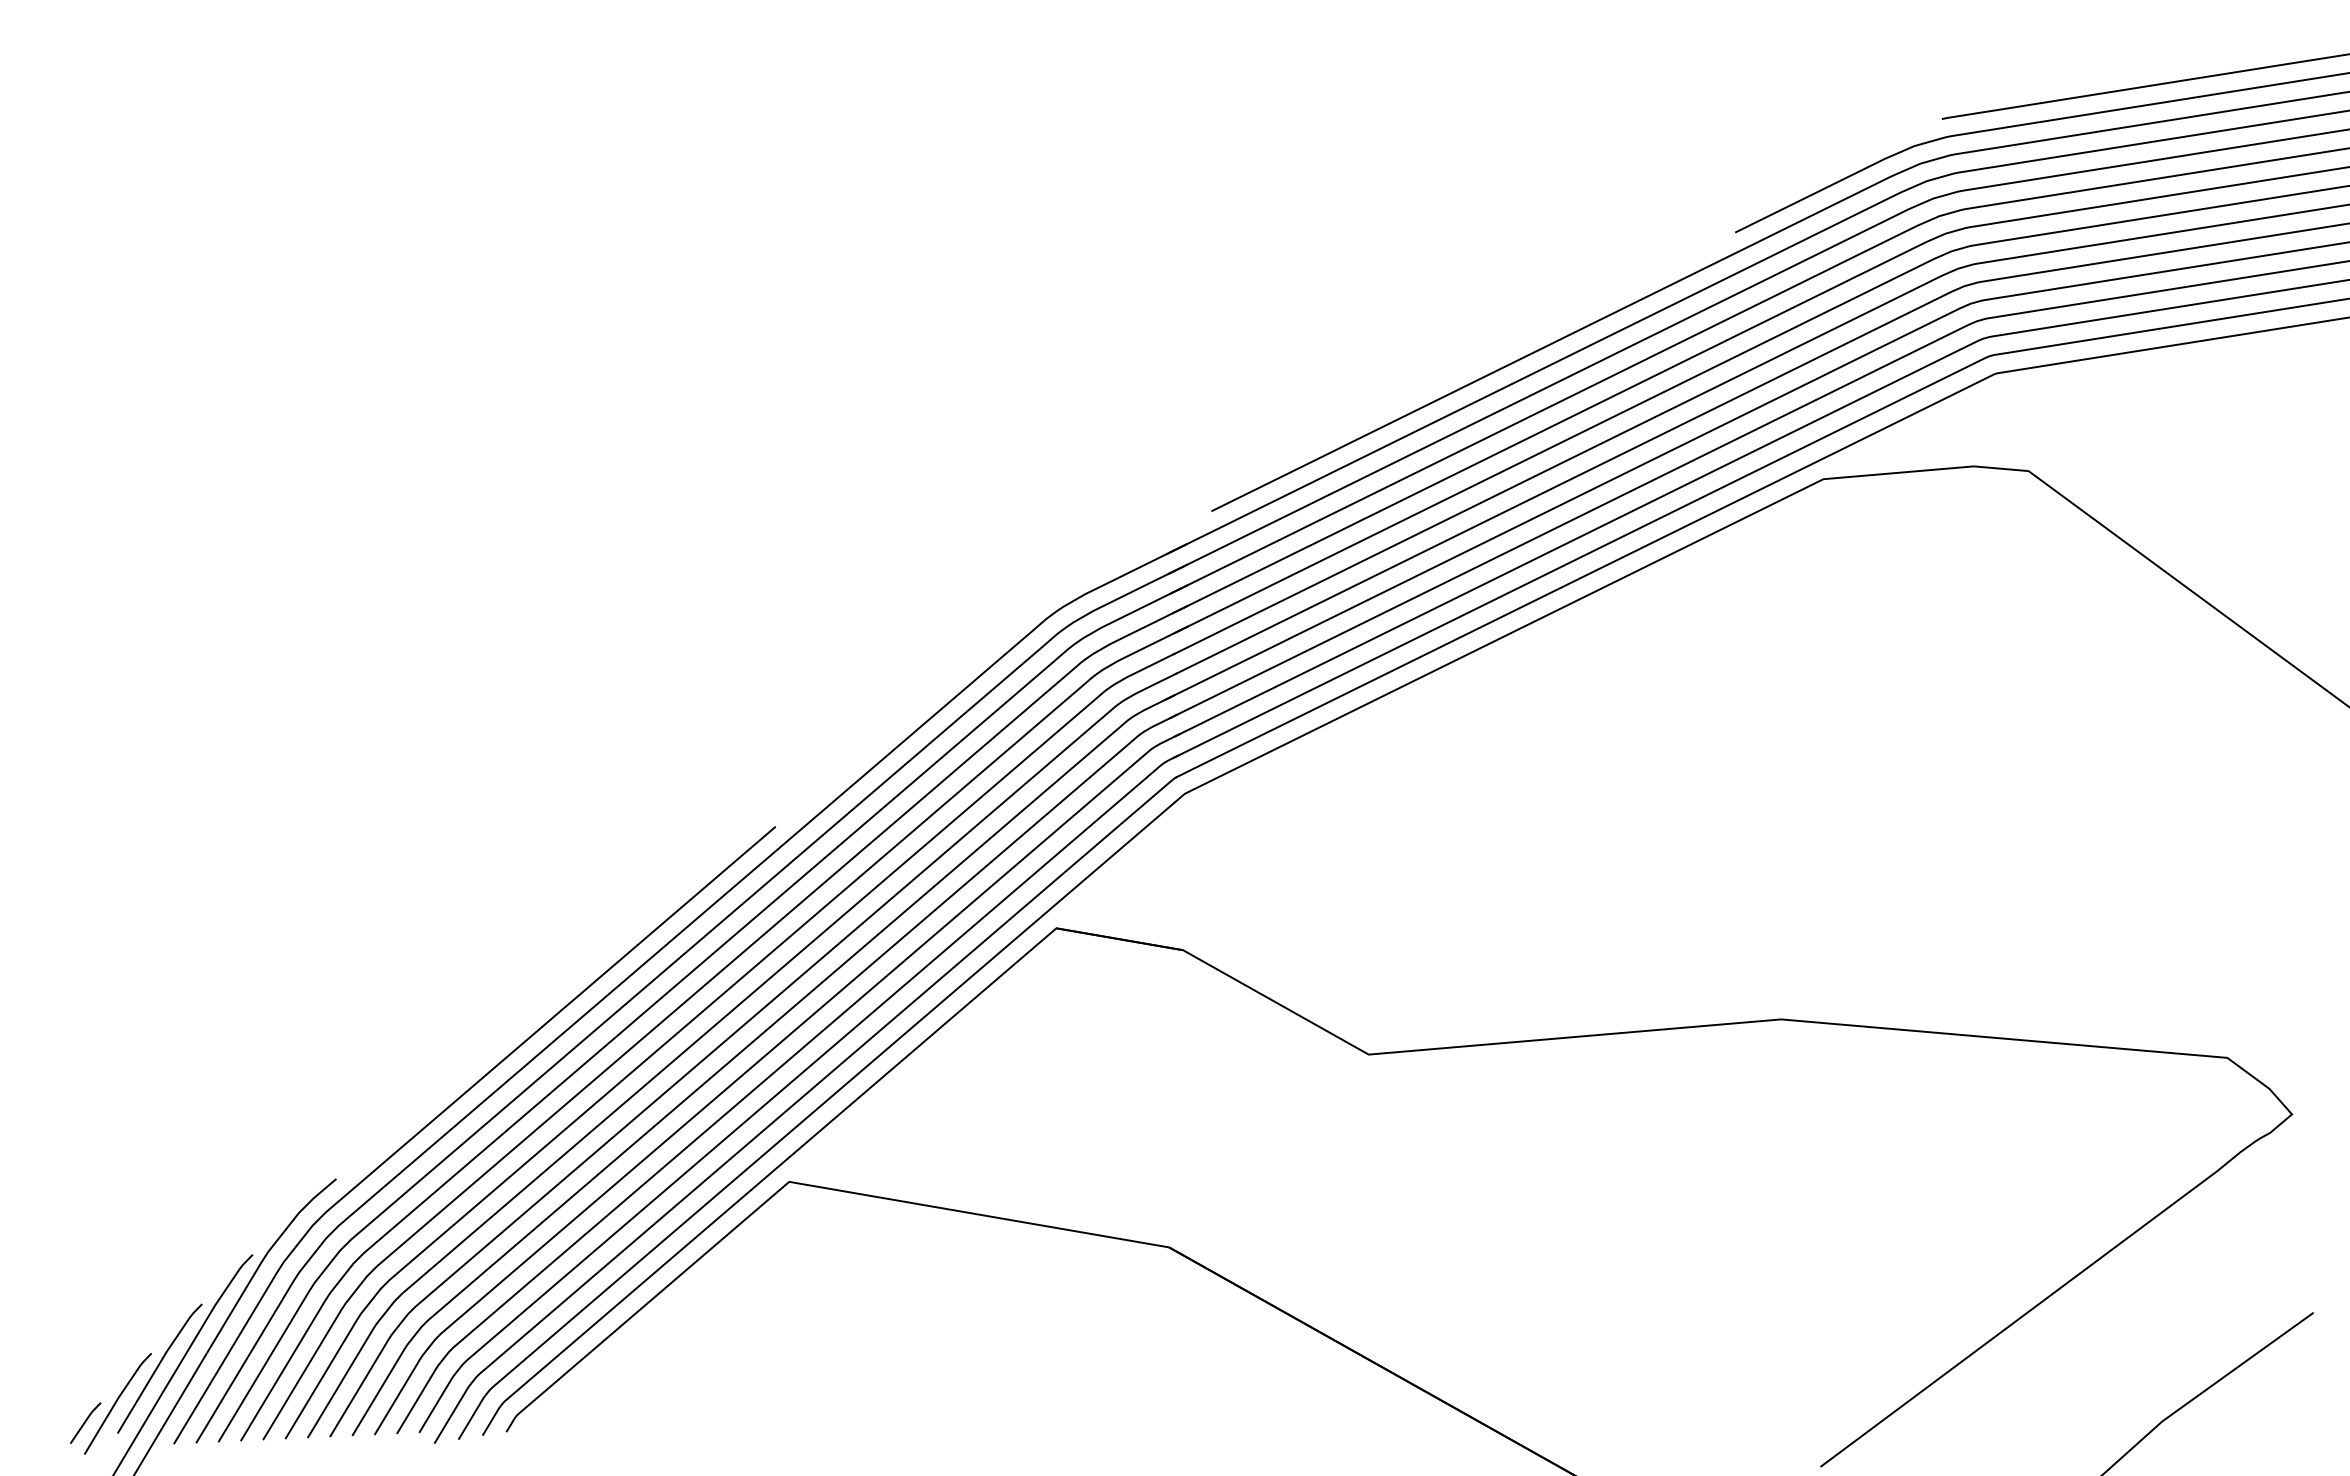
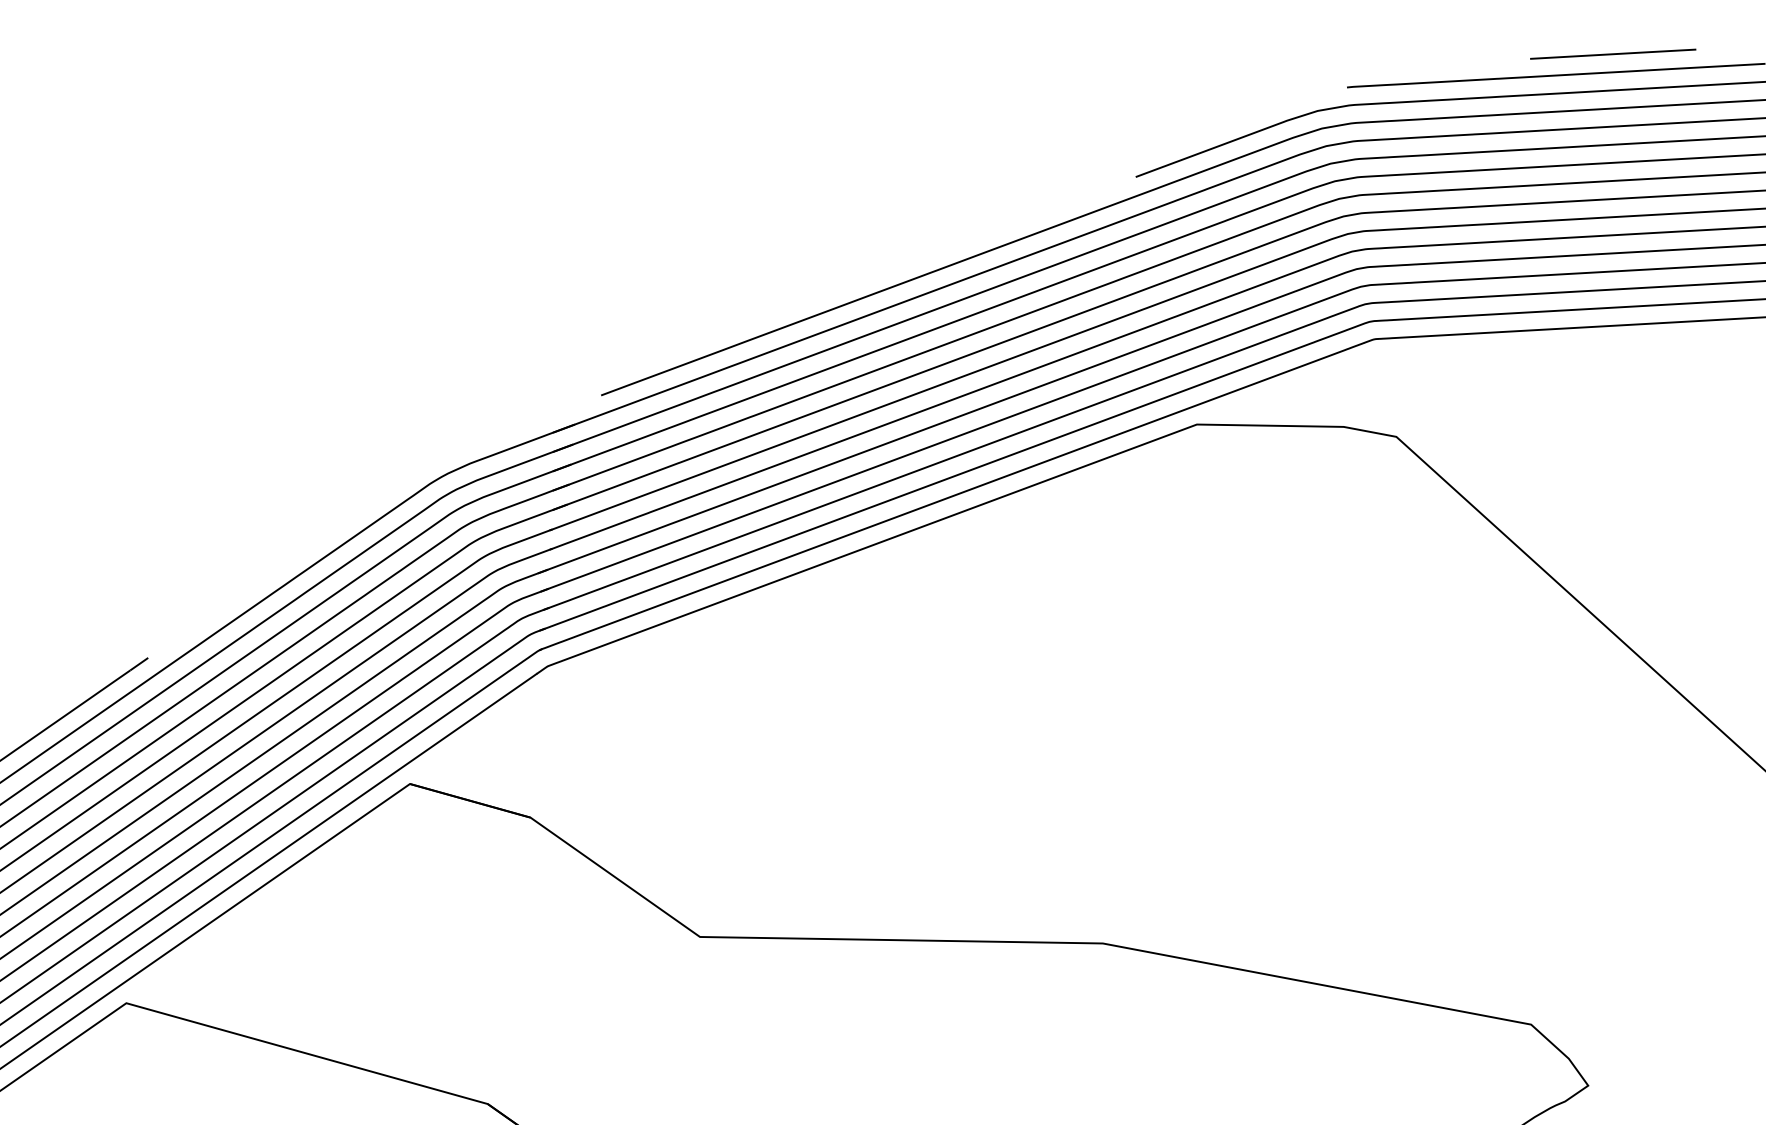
line: (2210, 57) -> (1613, 54), added

